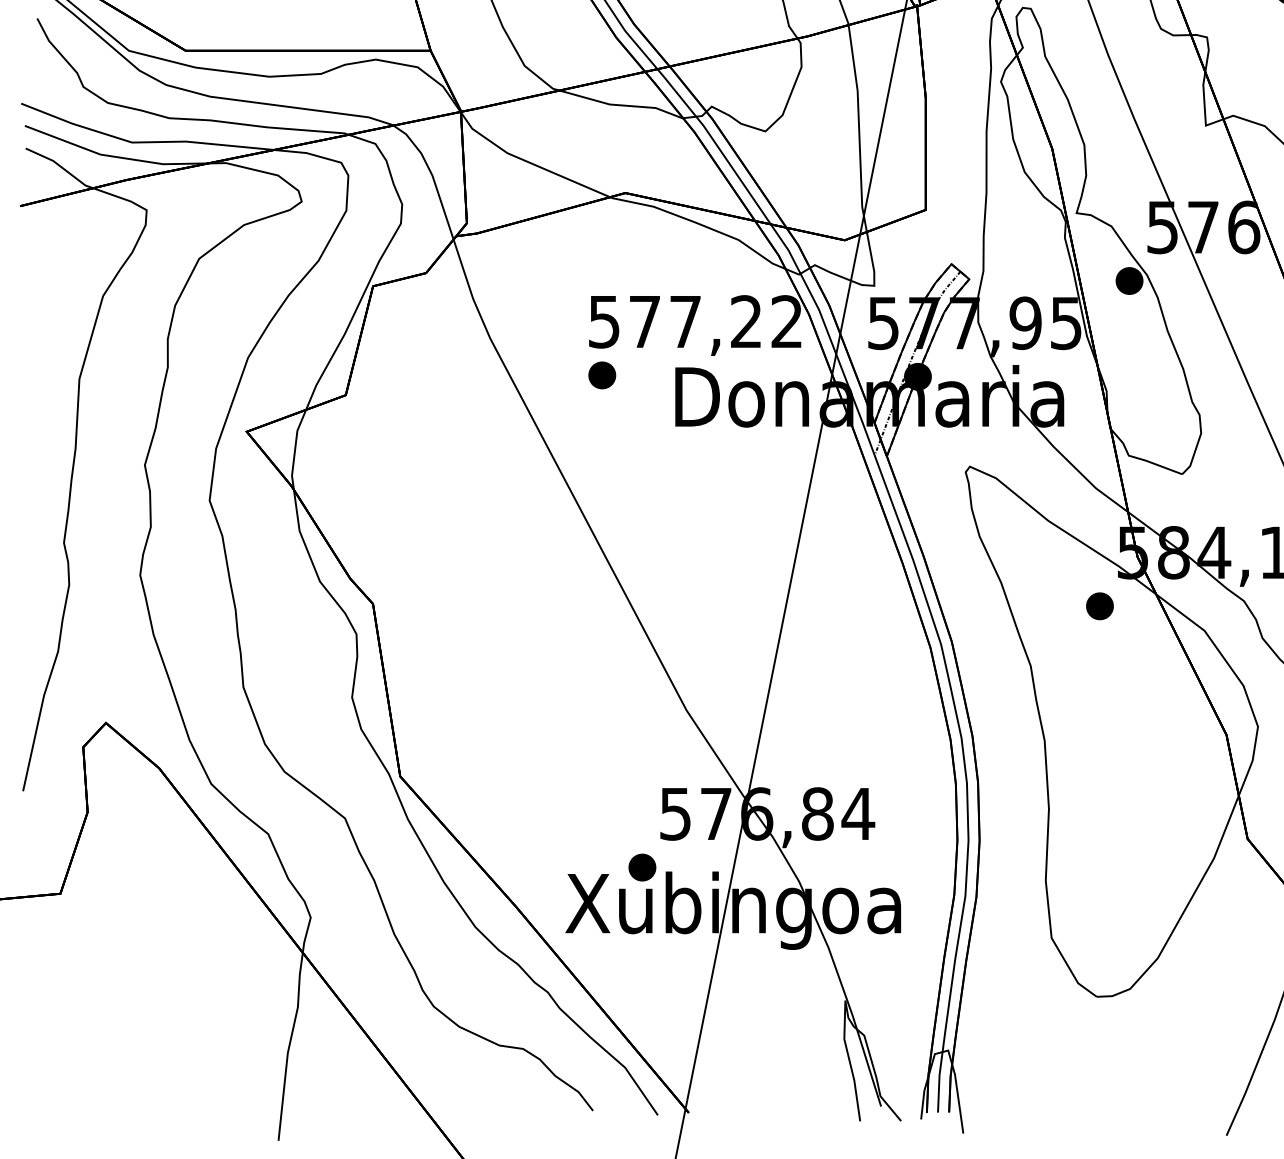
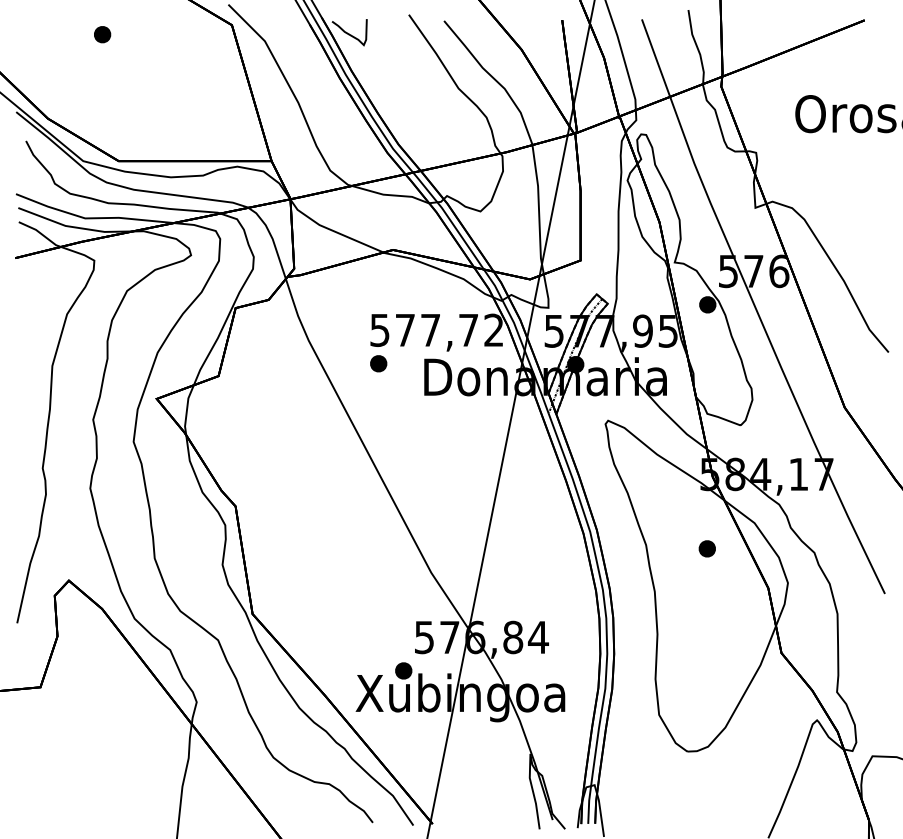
text: (746, 320) -> (468, 329), 577,22 -> 577,72
part: (1098, 605) -> (706, 548), moved

